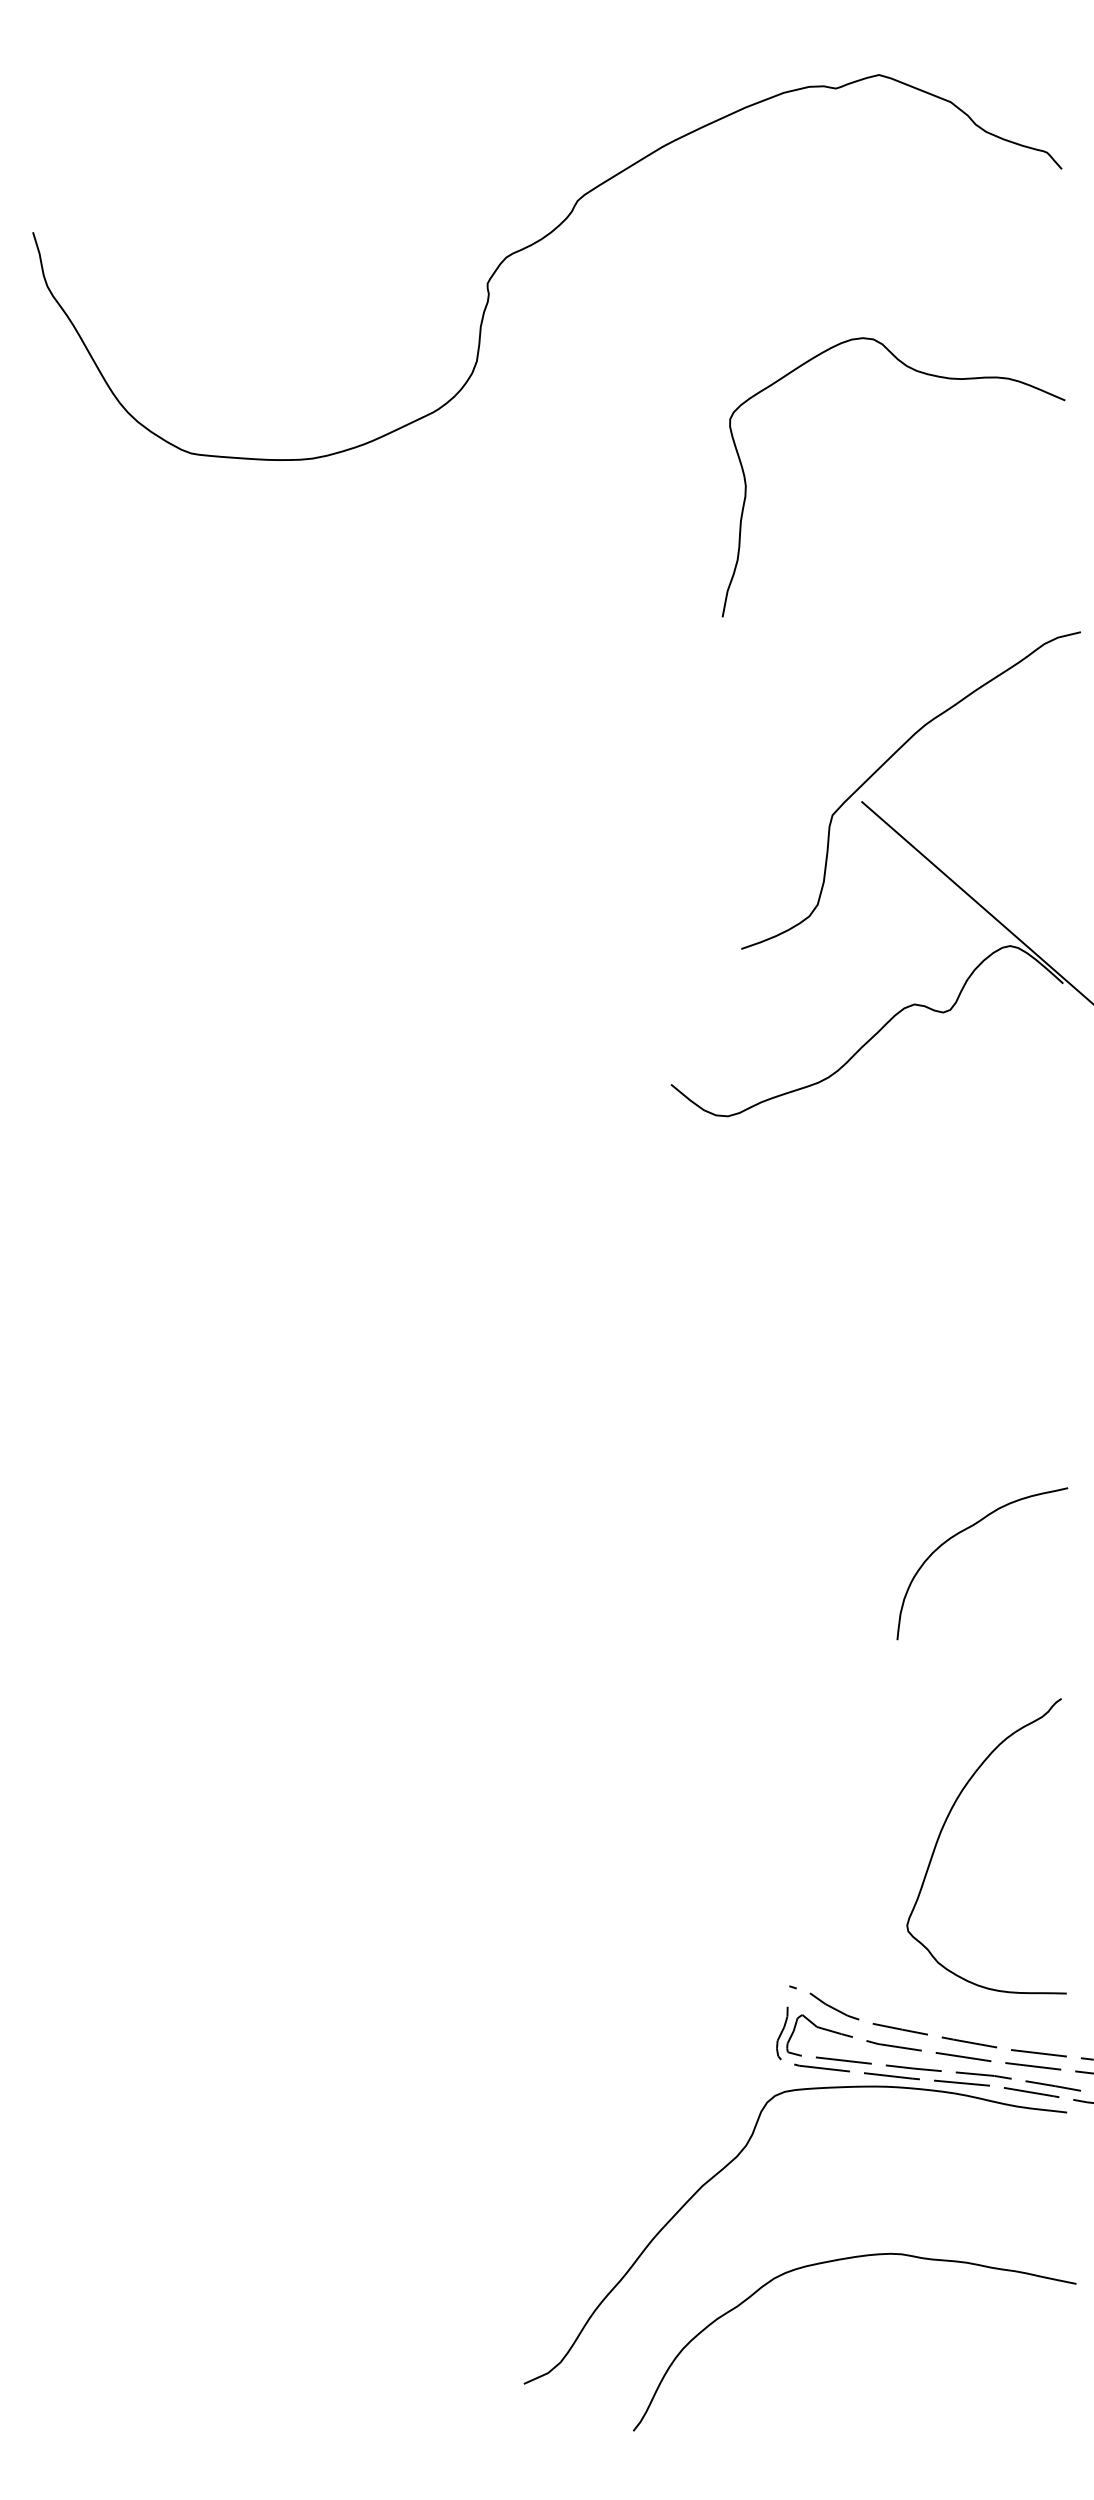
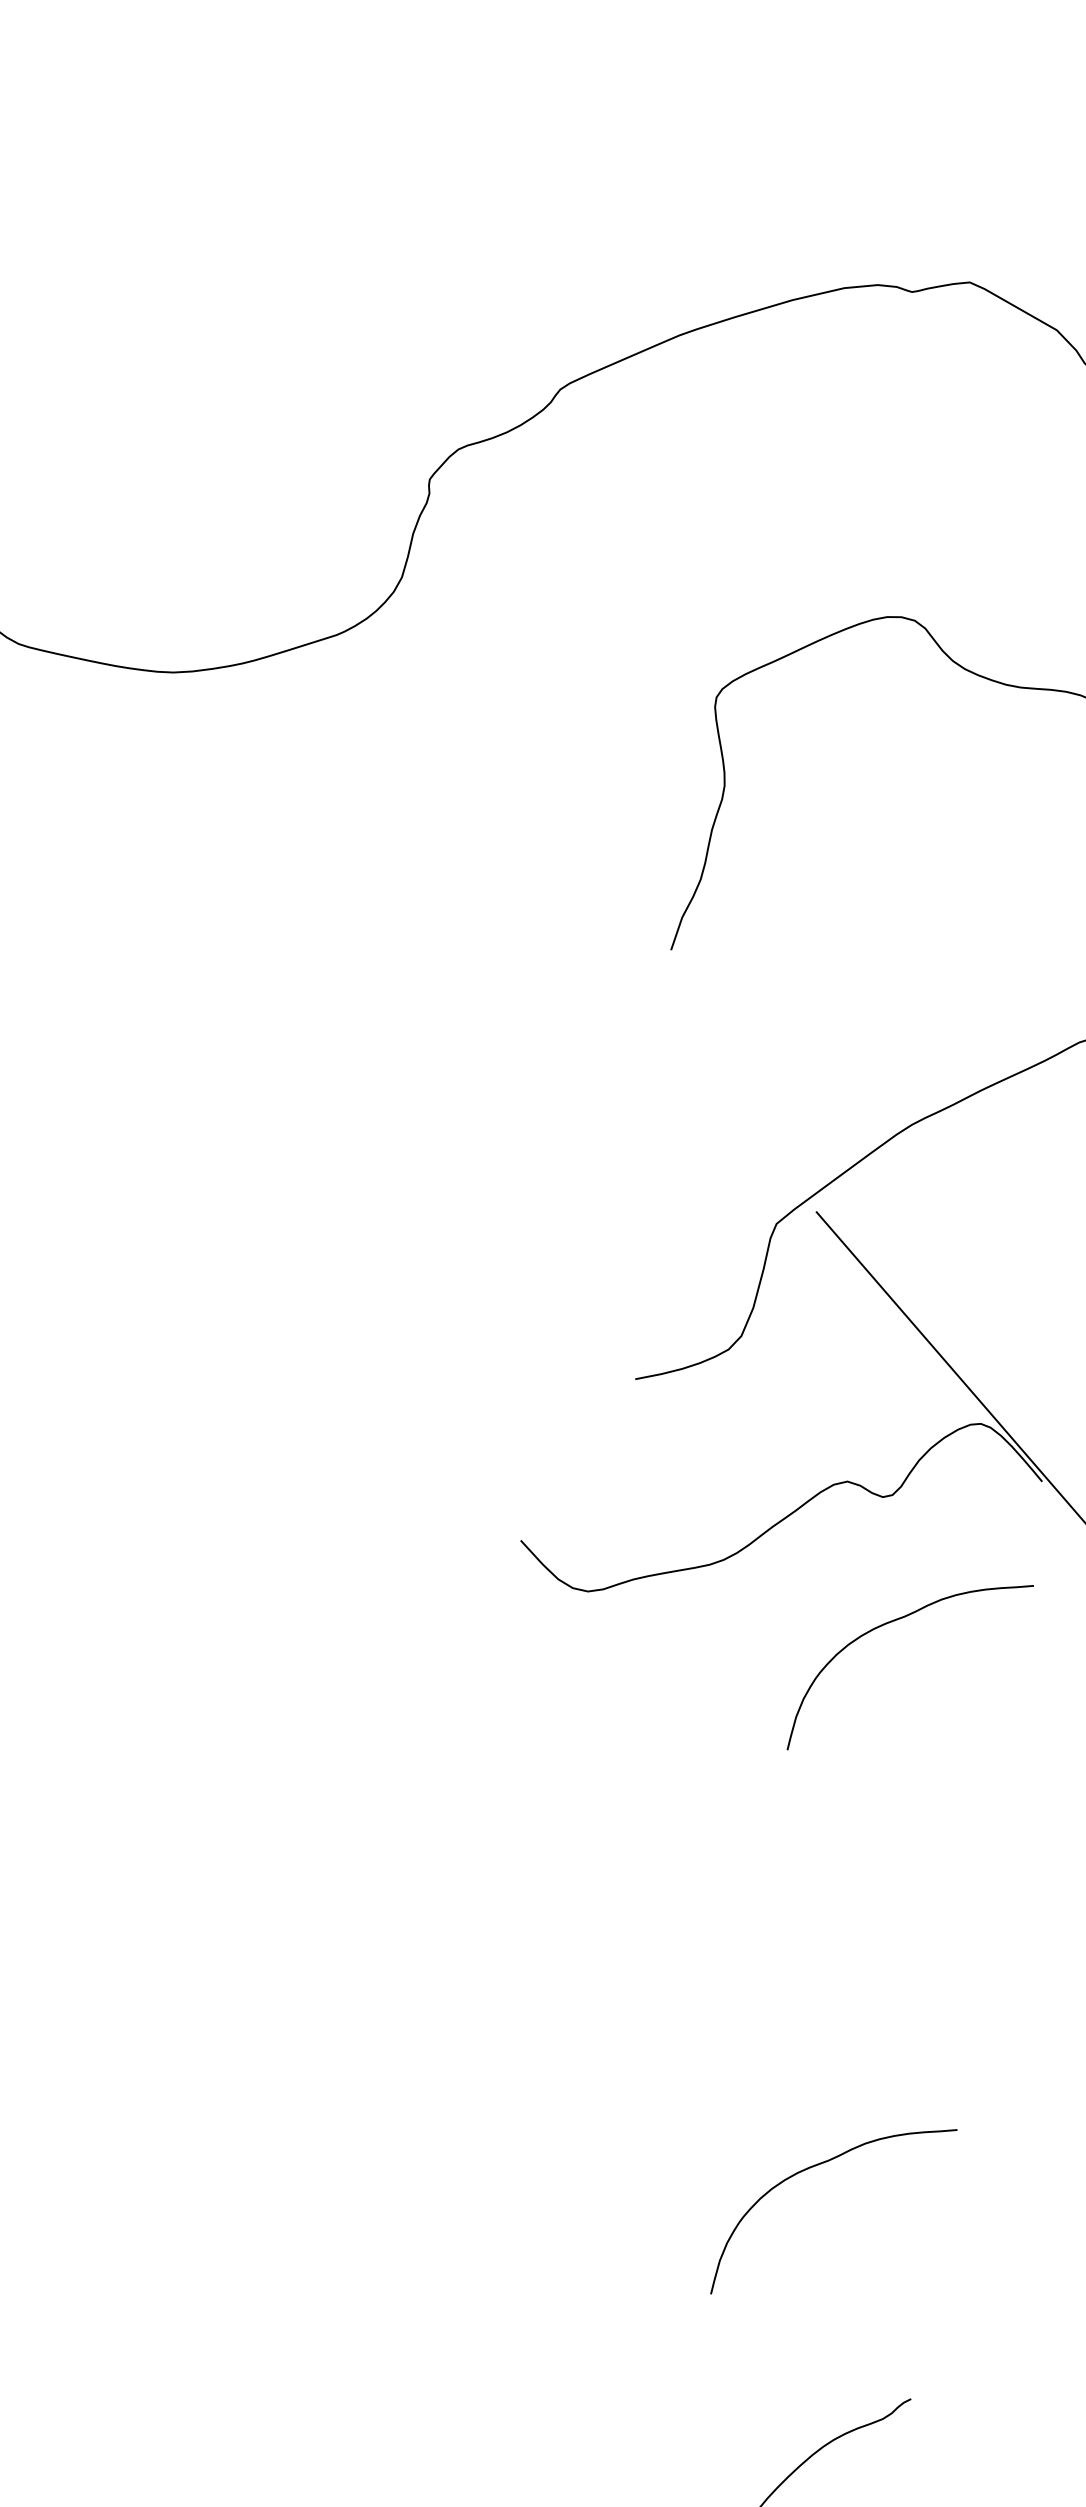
curve: (962, 1108) -> (890, 1623), added

